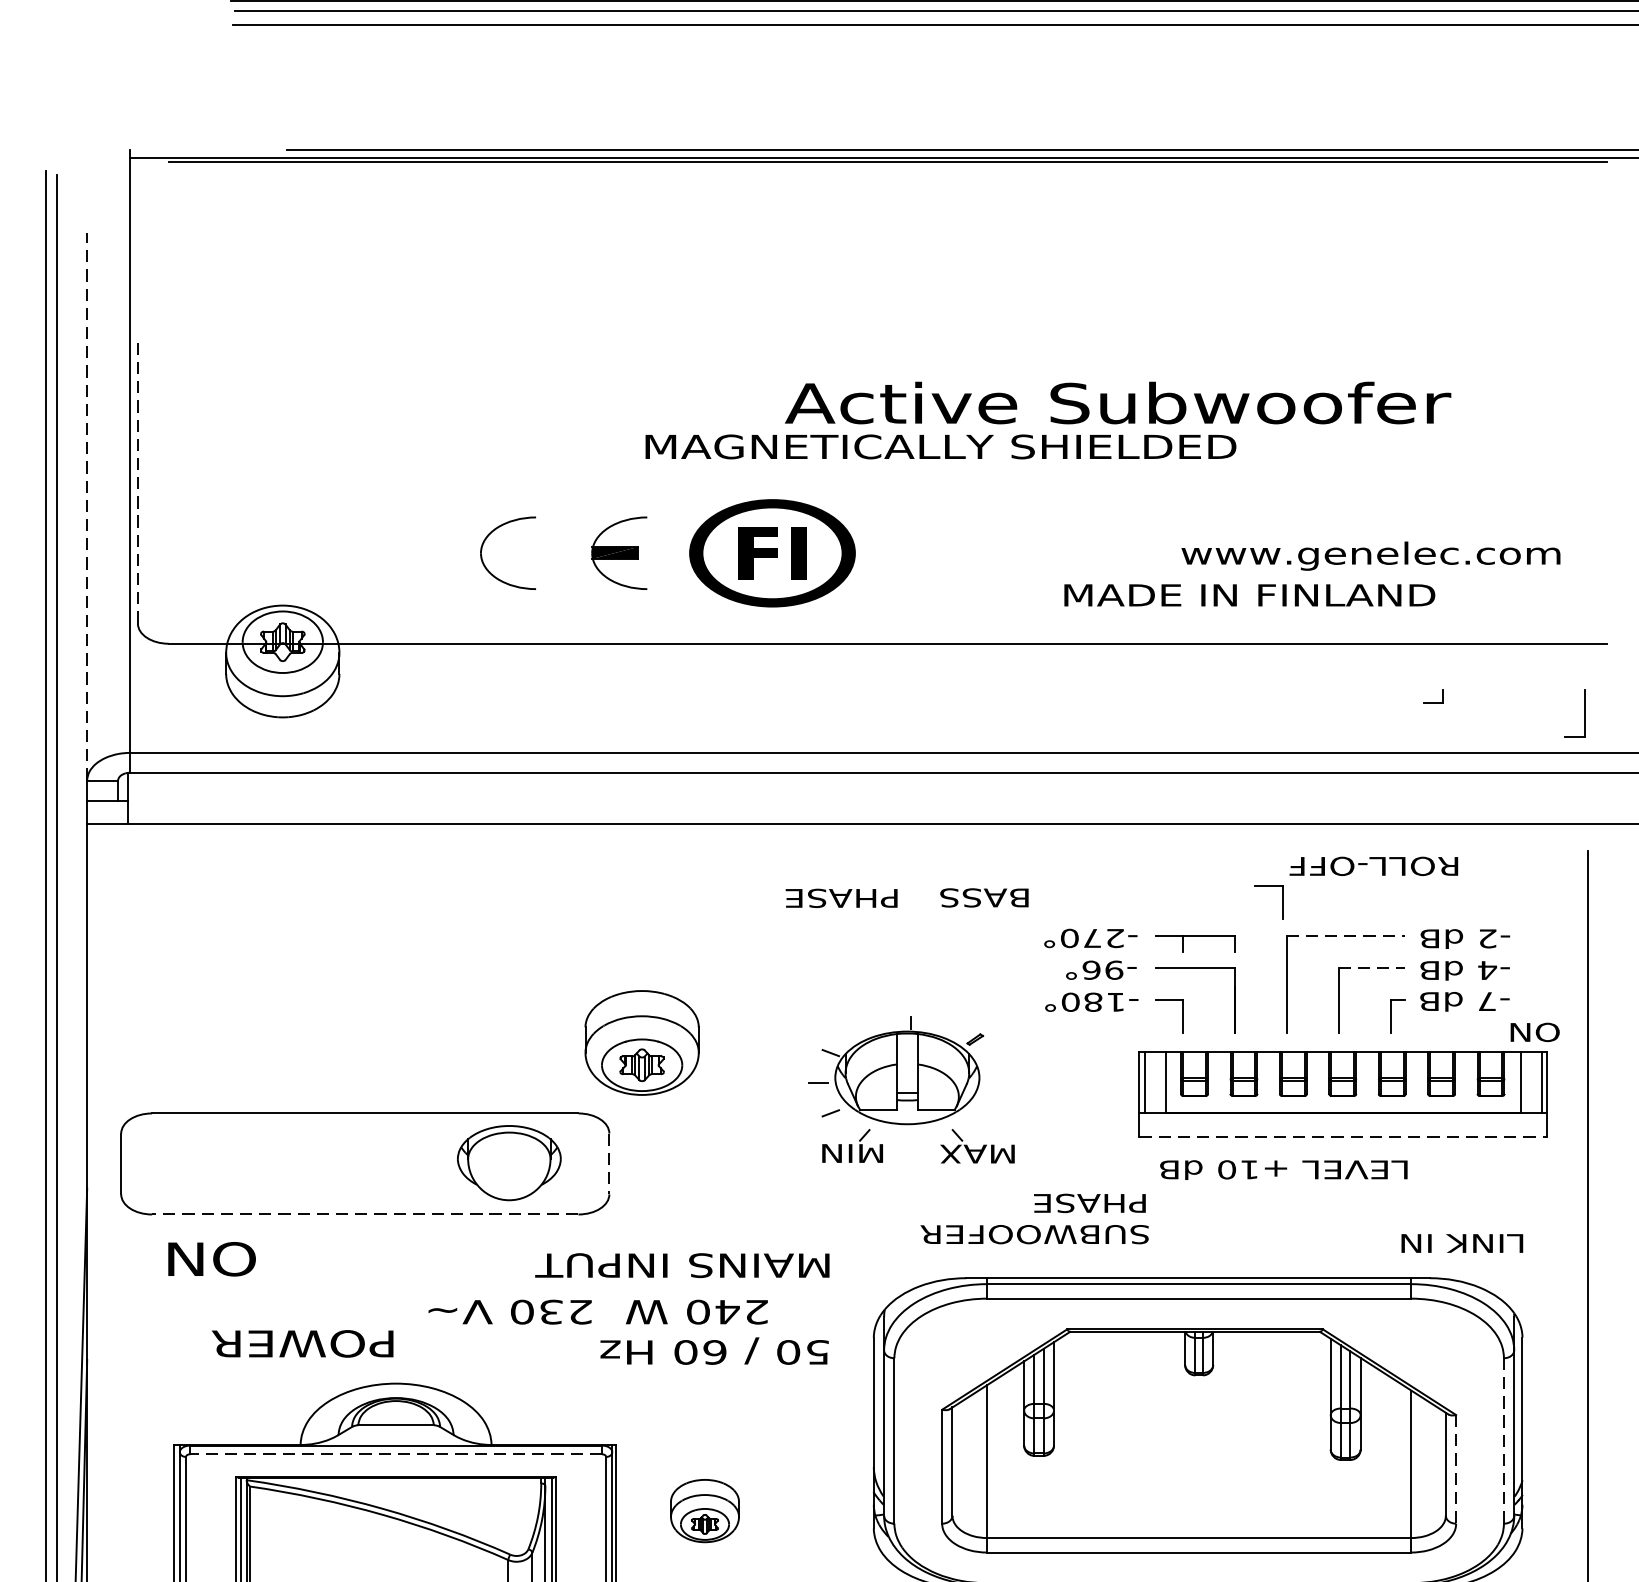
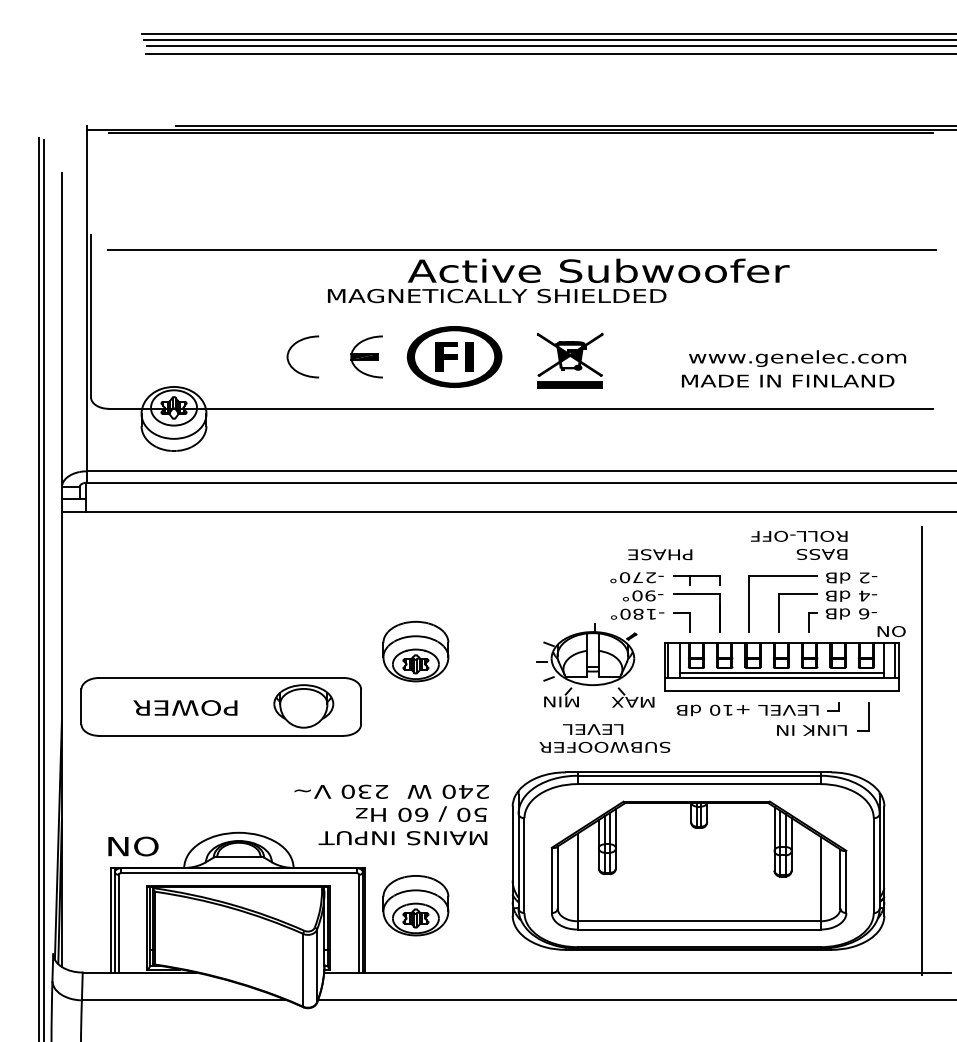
line: (889, 367) -> (521, 250), added
text: (1048, 419) -> (558, 280), moved
line: (138, 480) -> (91, 315), dashed -> solid
line: (86, 507) -> (61, 330), dashed -> solid
part: (974, 559) -> (570, 360), added
text: (1250, 594) -> (788, 380), moved
part: (1433, 695) -> (833, 706), moved
part: (1575, 712) -> (863, 716), moved
text: (842, 897) -> (660, 554), moved
text: (983, 897) -> (821, 554), moved
part: (1281, 903) -> (746, 557), removed
line: (1346, 936) -> (783, 576), dashed -> solid
line: (1372, 967) -> (798, 594), dashed -> solid
text: (1091, 969) -> (637, 595), -96° -> -90°
text: (1487, 1000) -> (864, 613), -7 -> -6
part: (641, 1042) -> (415, 651), moved
part: (911, 1089) -> (595, 665), moved
line: (1342, 1105) -> (781, 673), added
line: (1342, 1137) -> (781, 691), dashed -> solid
line: (609, 1164) -> (361, 707), dashed -> solid
text: (1053, 1203) -> (615, 729), PHASE -> LEVEL
line: (363, 1213) -> (220, 735), dashed -> solid
text: (1461, 1243) -> (811, 730), moved
text: (212, 1259) -> (133, 846), moved
text: (681, 1266) -> (402, 838), moved
text: (597, 1311) -> (391, 791), moved
text: (302, 1342) -> (185, 707), moved
line: (1503, 1440) -> (873, 865), dashed -> solid
line: (395, 1454) -> (238, 873), dashed -> solid
line: (1456, 1470) -> (846, 882), dashed -> solid
part: (704, 1510) -> (415, 905), size x1.67

